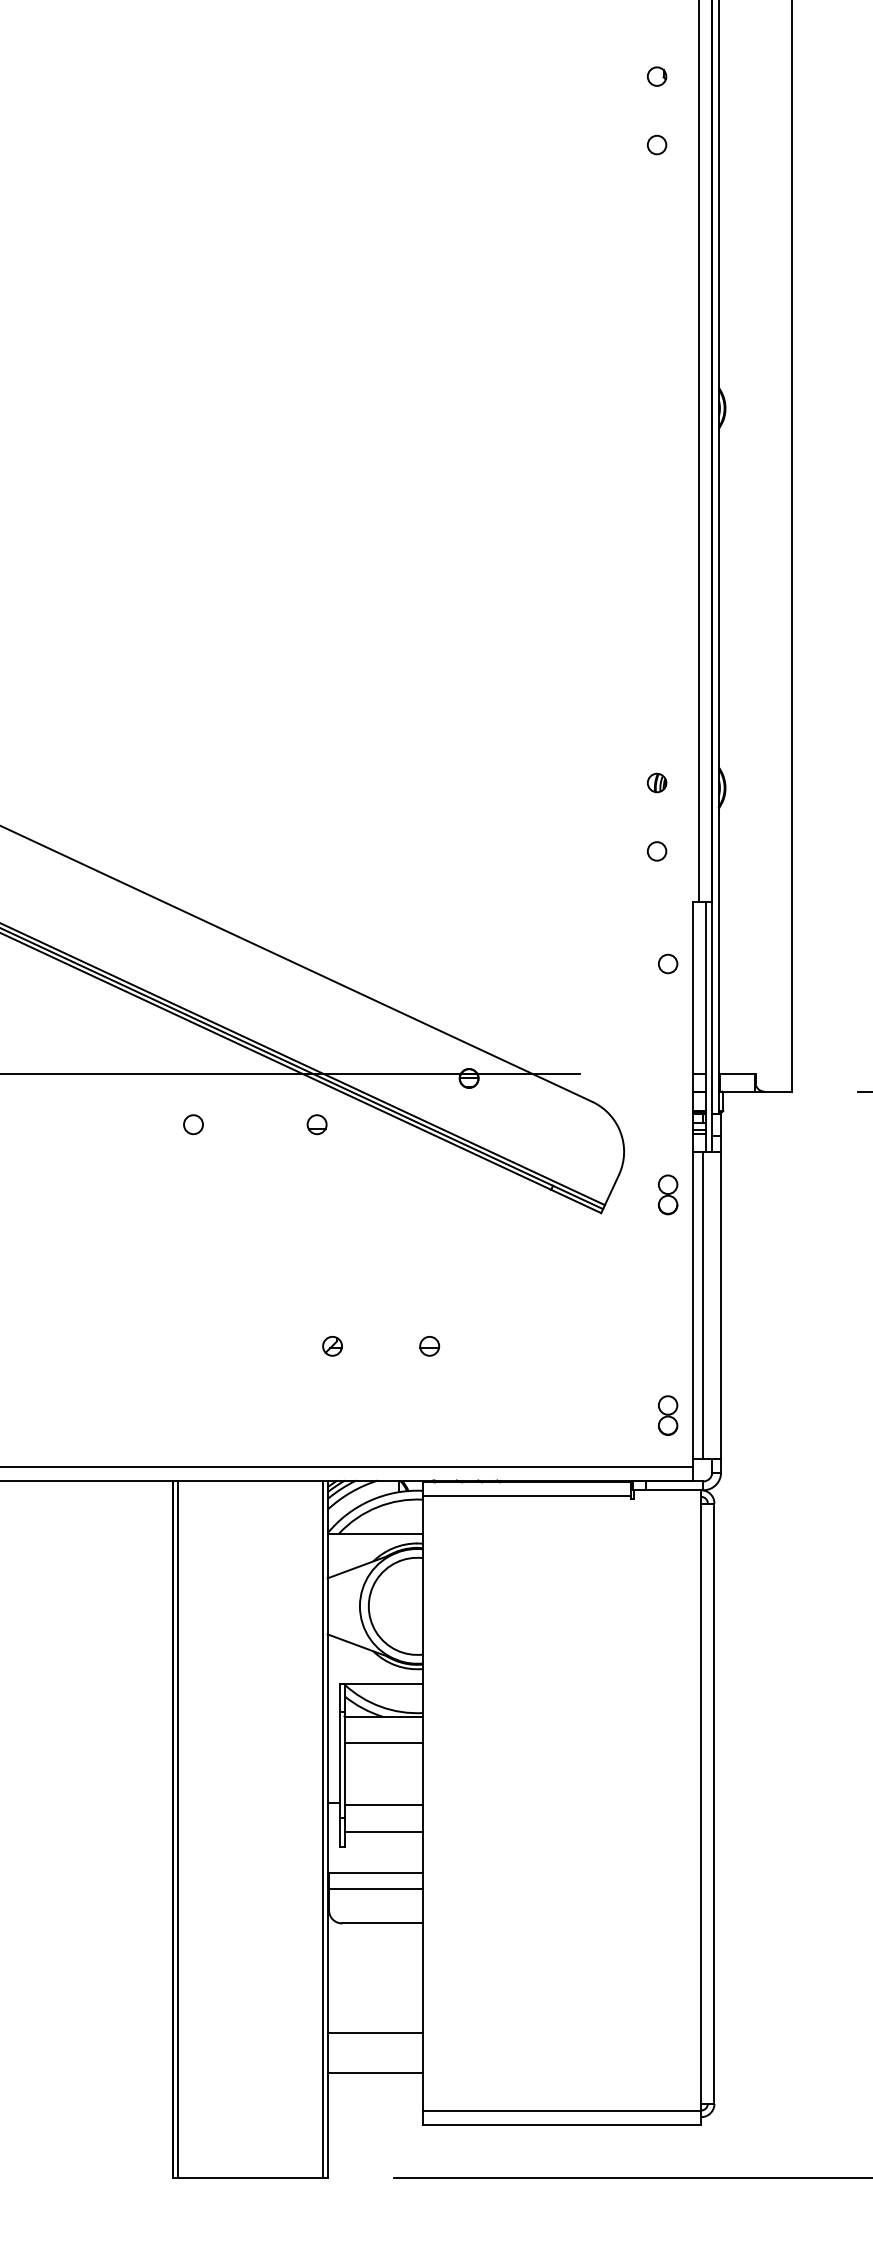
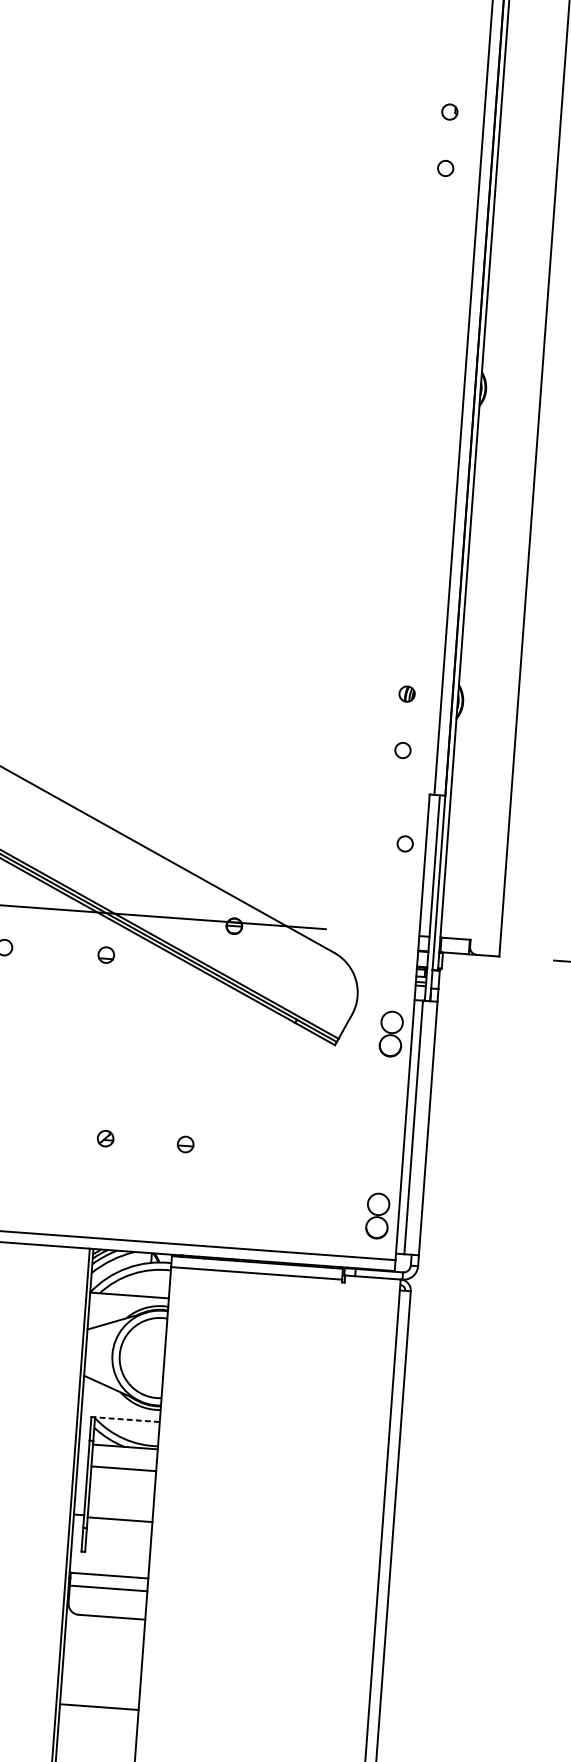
part: (667, 1194) -> (390, 1033), size x1.4
part: (668, 1415) -> (378, 1215), size x1.4
line: (383, 1683) -> (127, 1419), solid -> dashed
line: (383, 1831) -> (118, 1541), removed
line: (375, 2072) -> (97, 1739), removed

